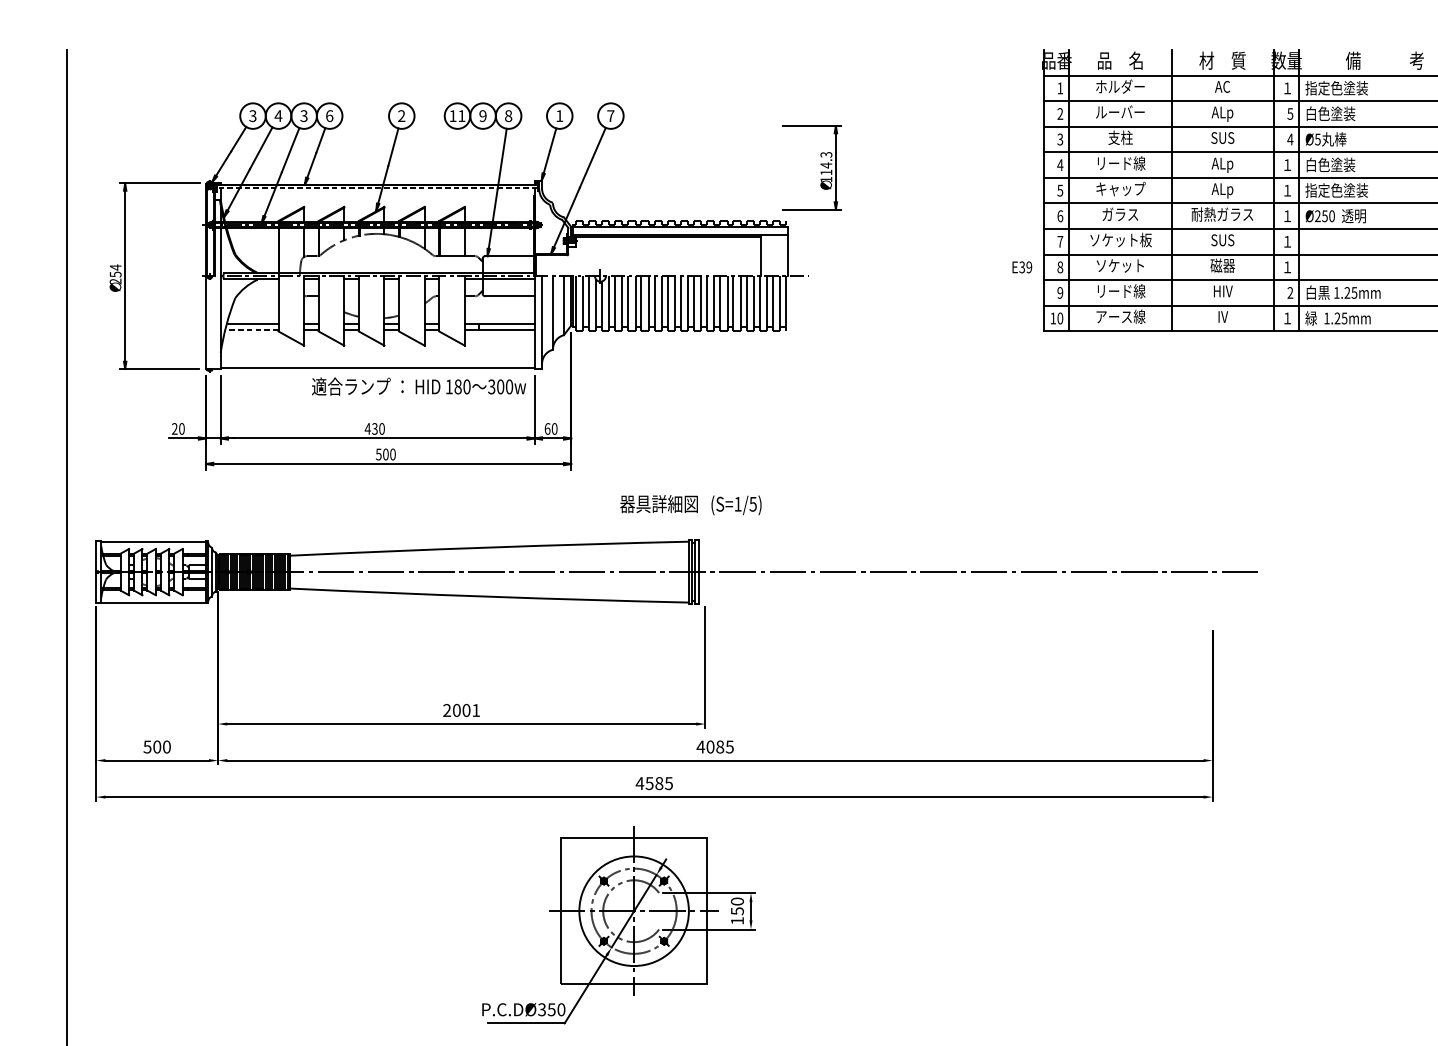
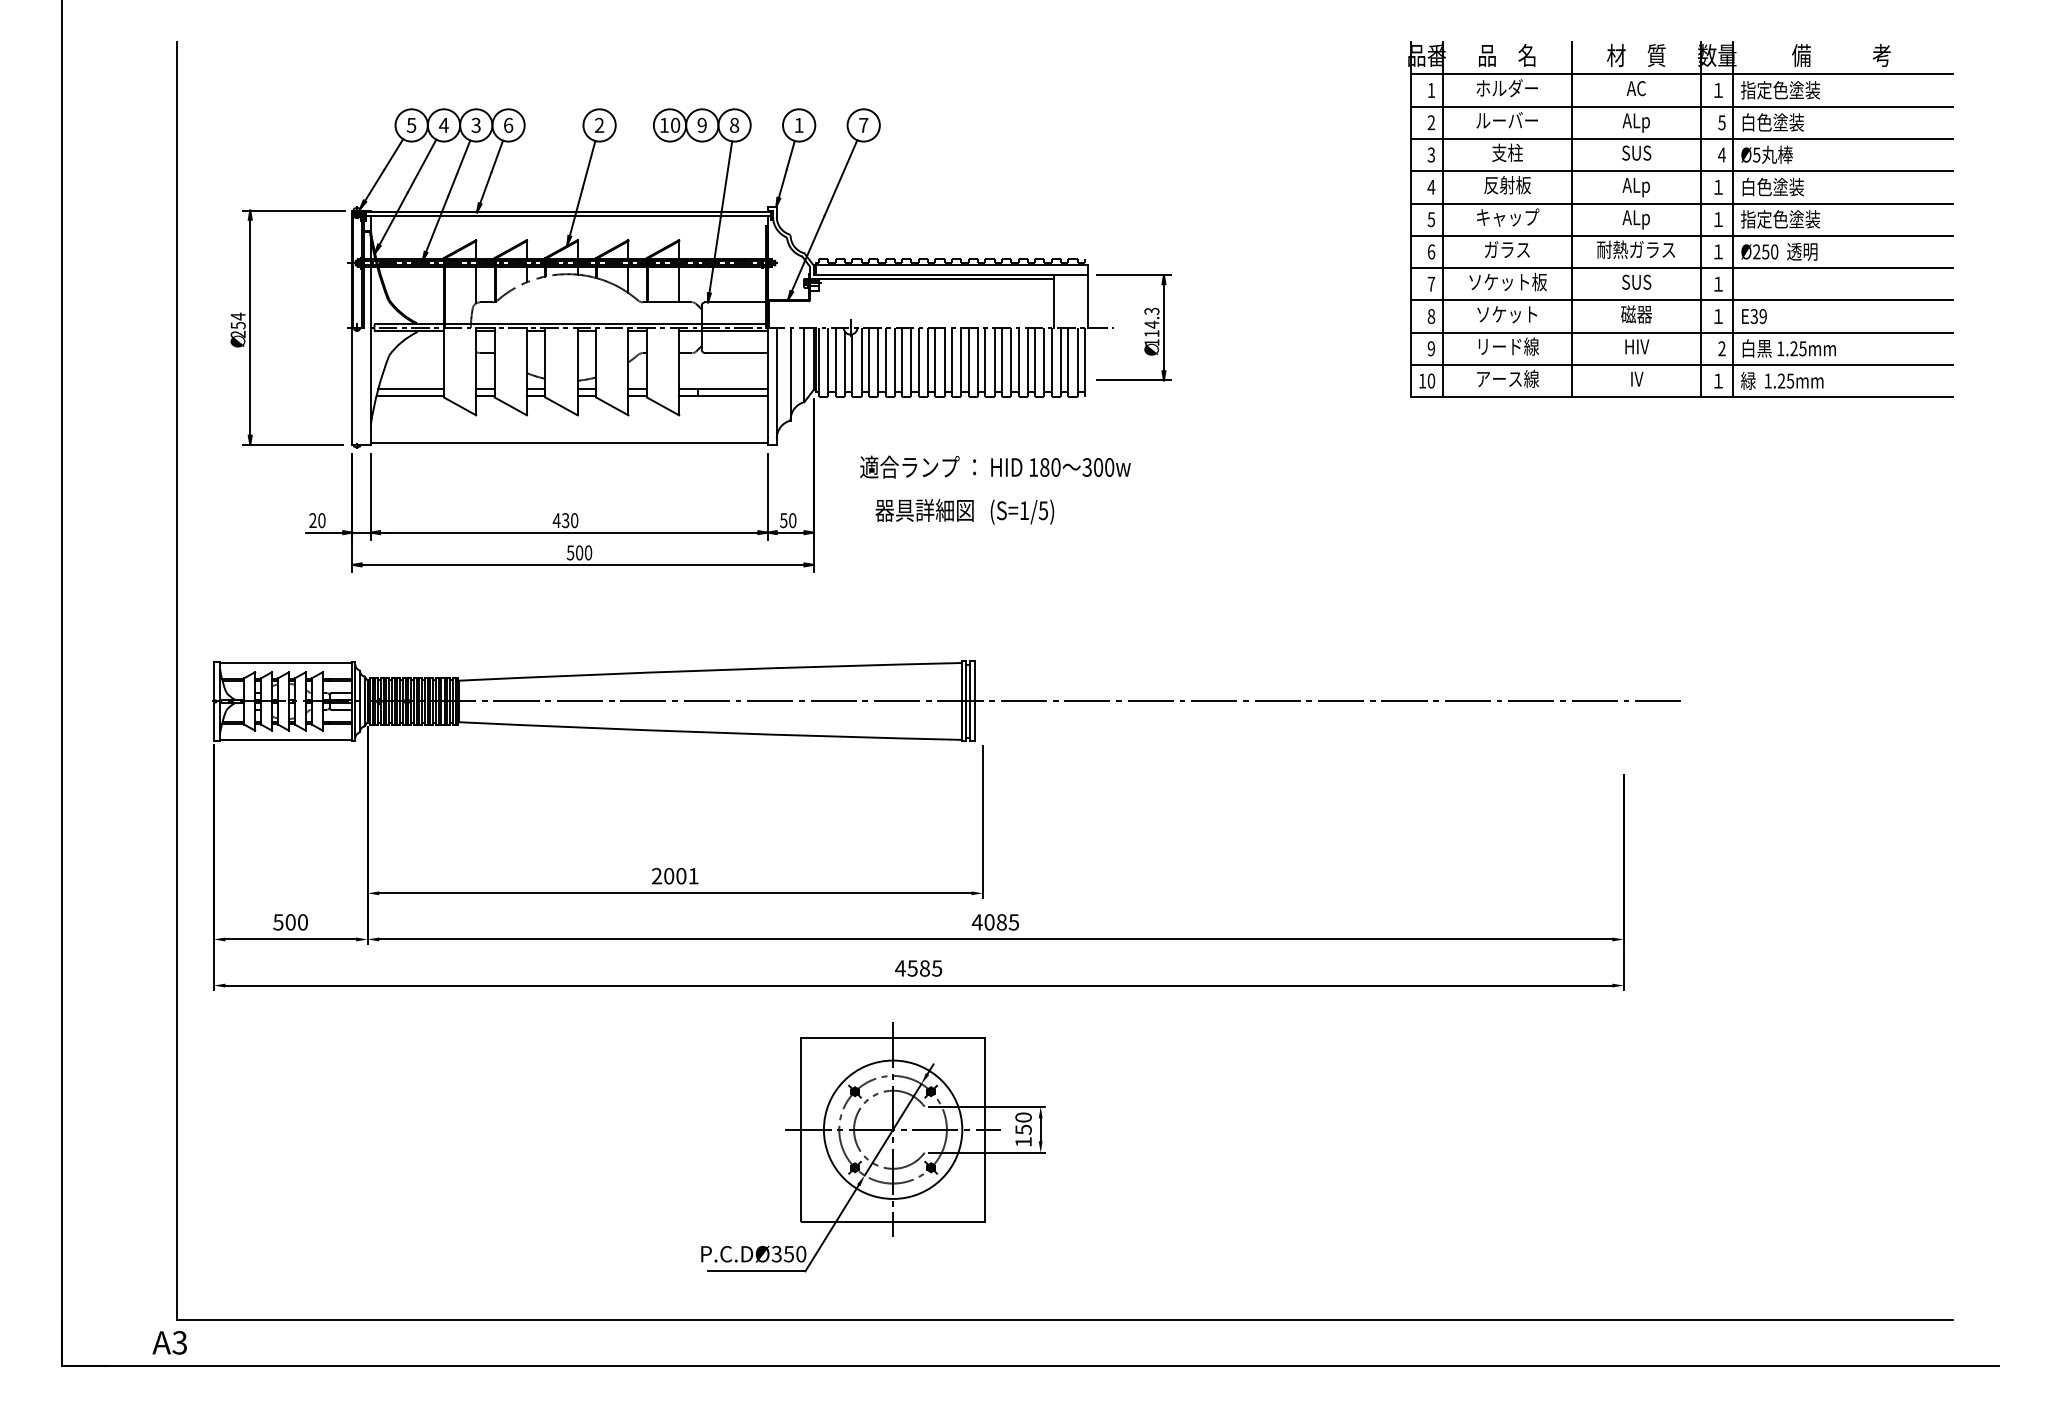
text: (252, 115) -> (411, 124), 3 -> 5
text: (461, 115) -> (675, 124), 11 -> 10
text: (1121, 163) -> (1508, 185), リード線 -> 反射板
part: (820, 164) -> (1144, 323), moved
line: (377, 188) -> (568, 216), dashed -> solid
text: (1022, 267) -> (1754, 316), moved
line: (252, 329) -> (410, 395), dashed -> solid
text: (419, 386) -> (995, 466), moved
text: (547, 428) -> (783, 520), 60 -> 50
text: (690, 504) -> (964, 511), moved

